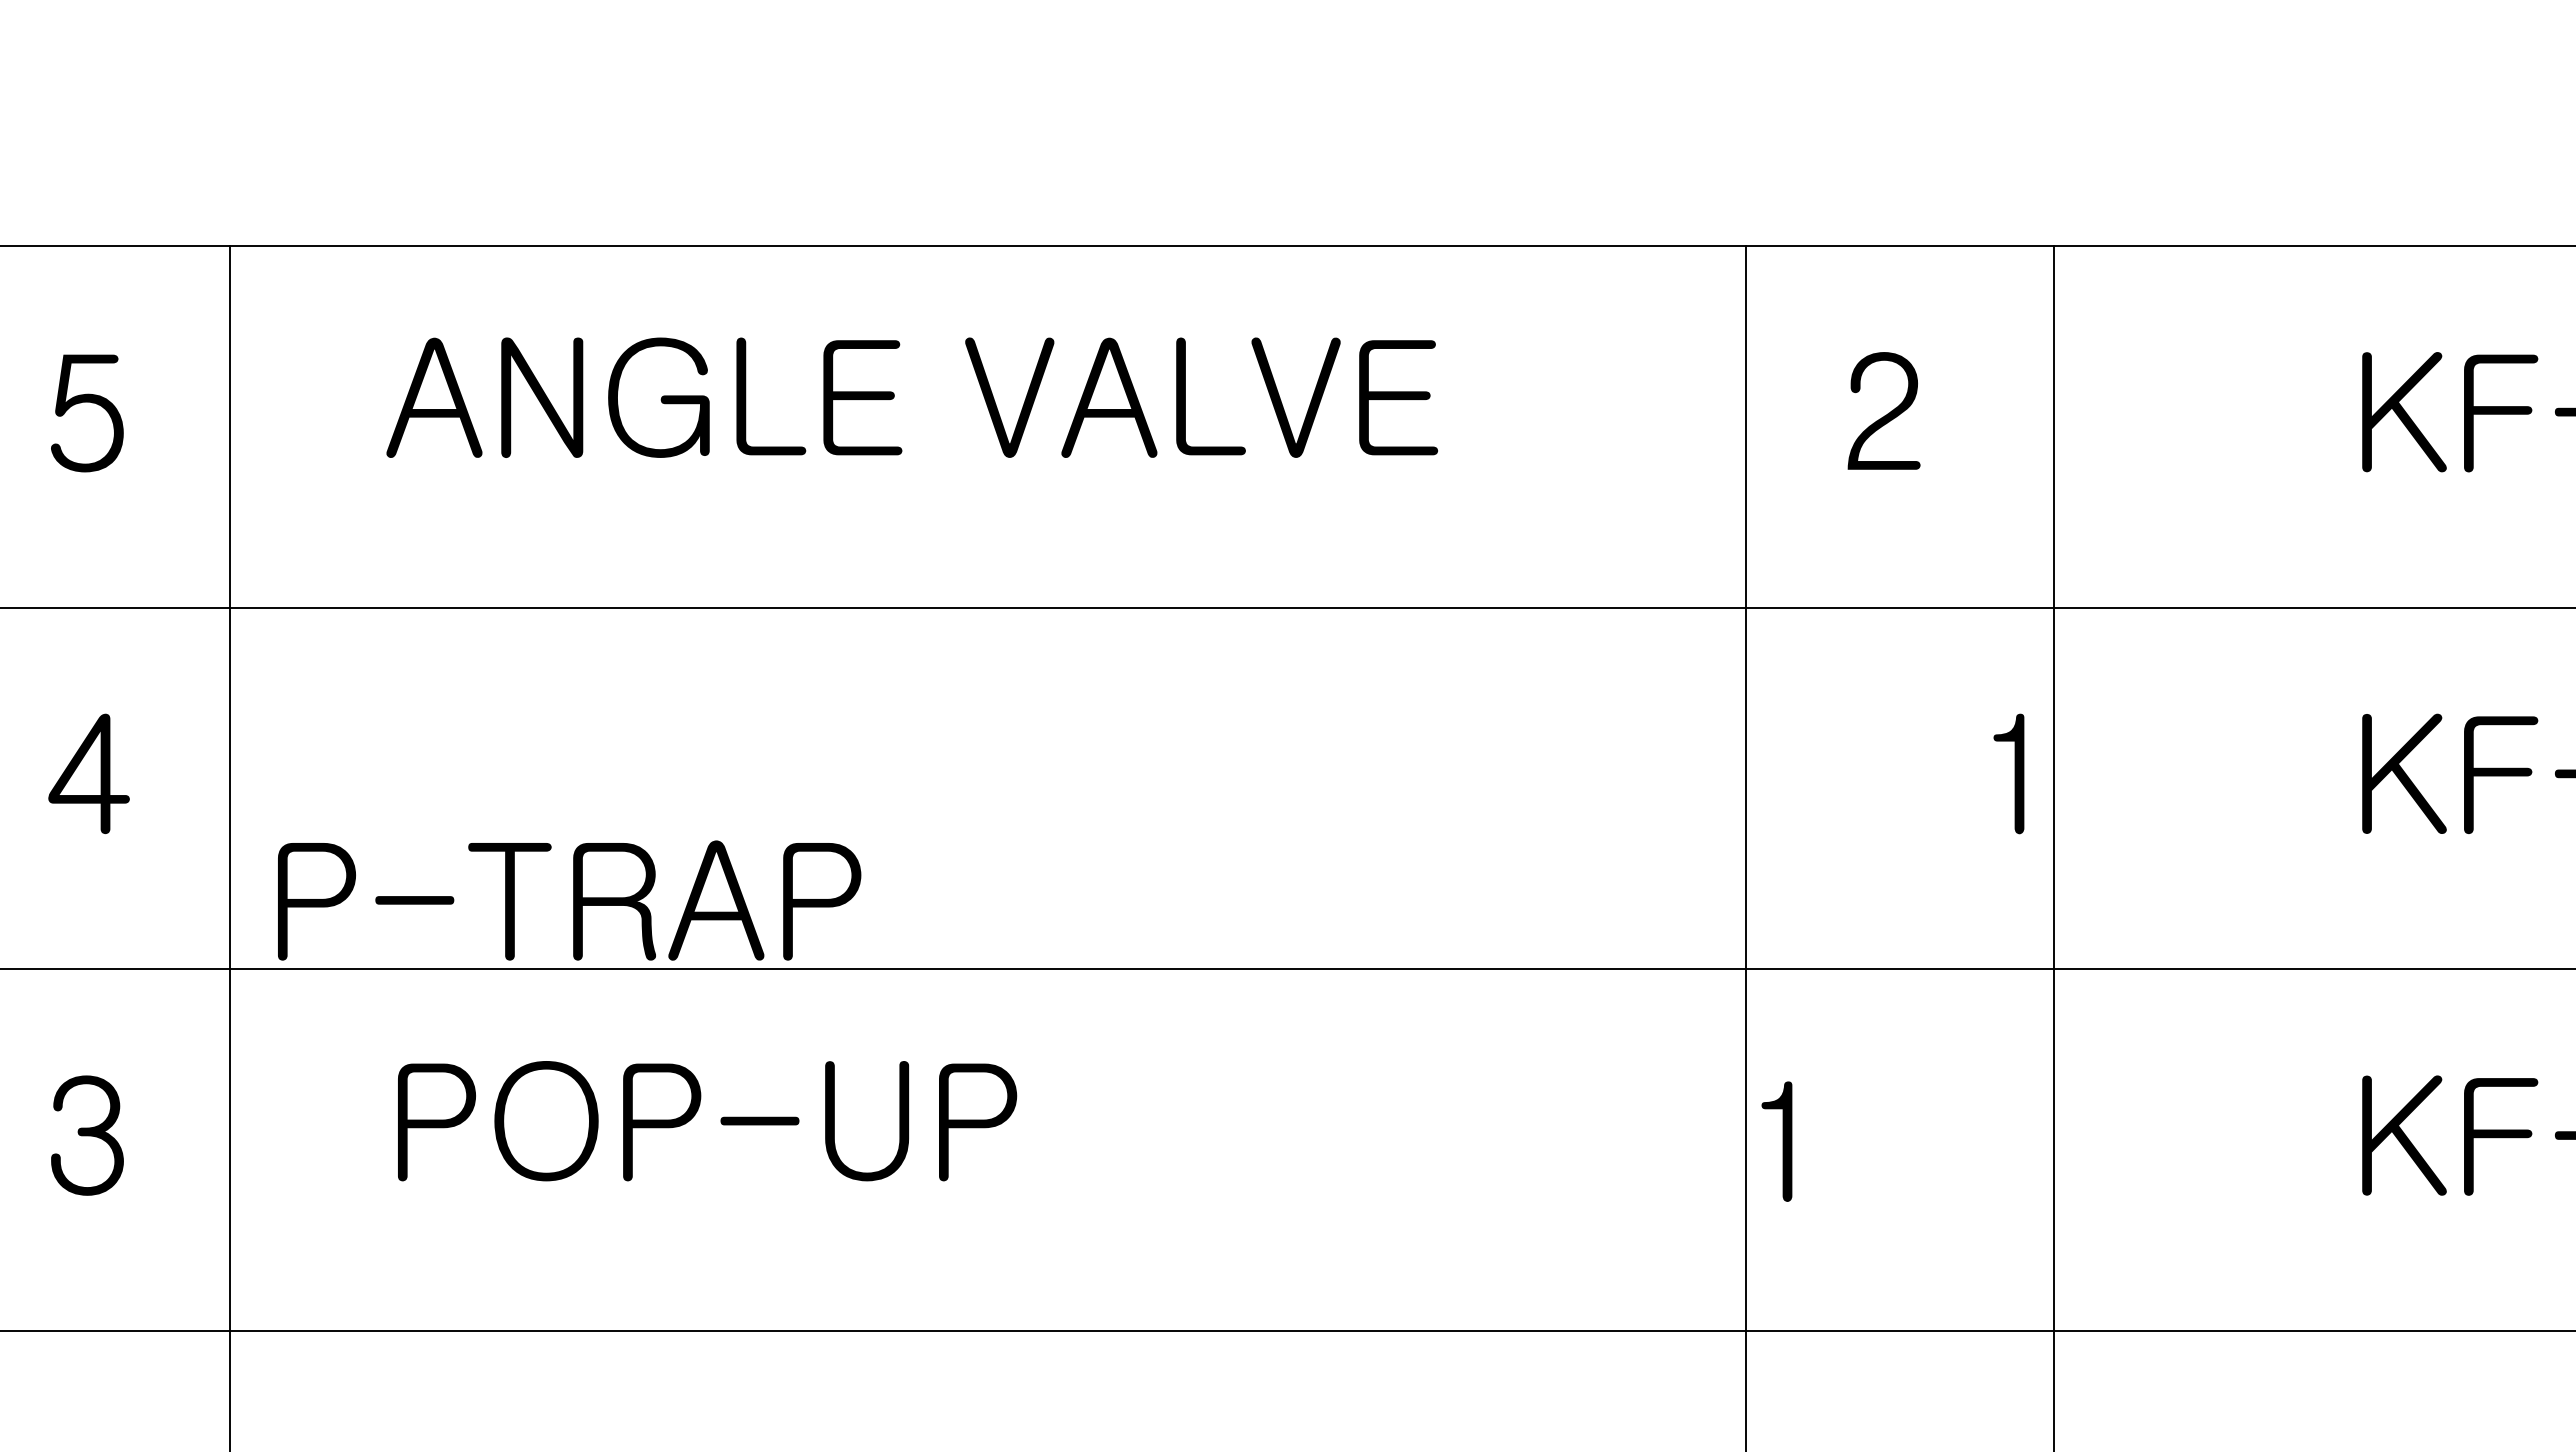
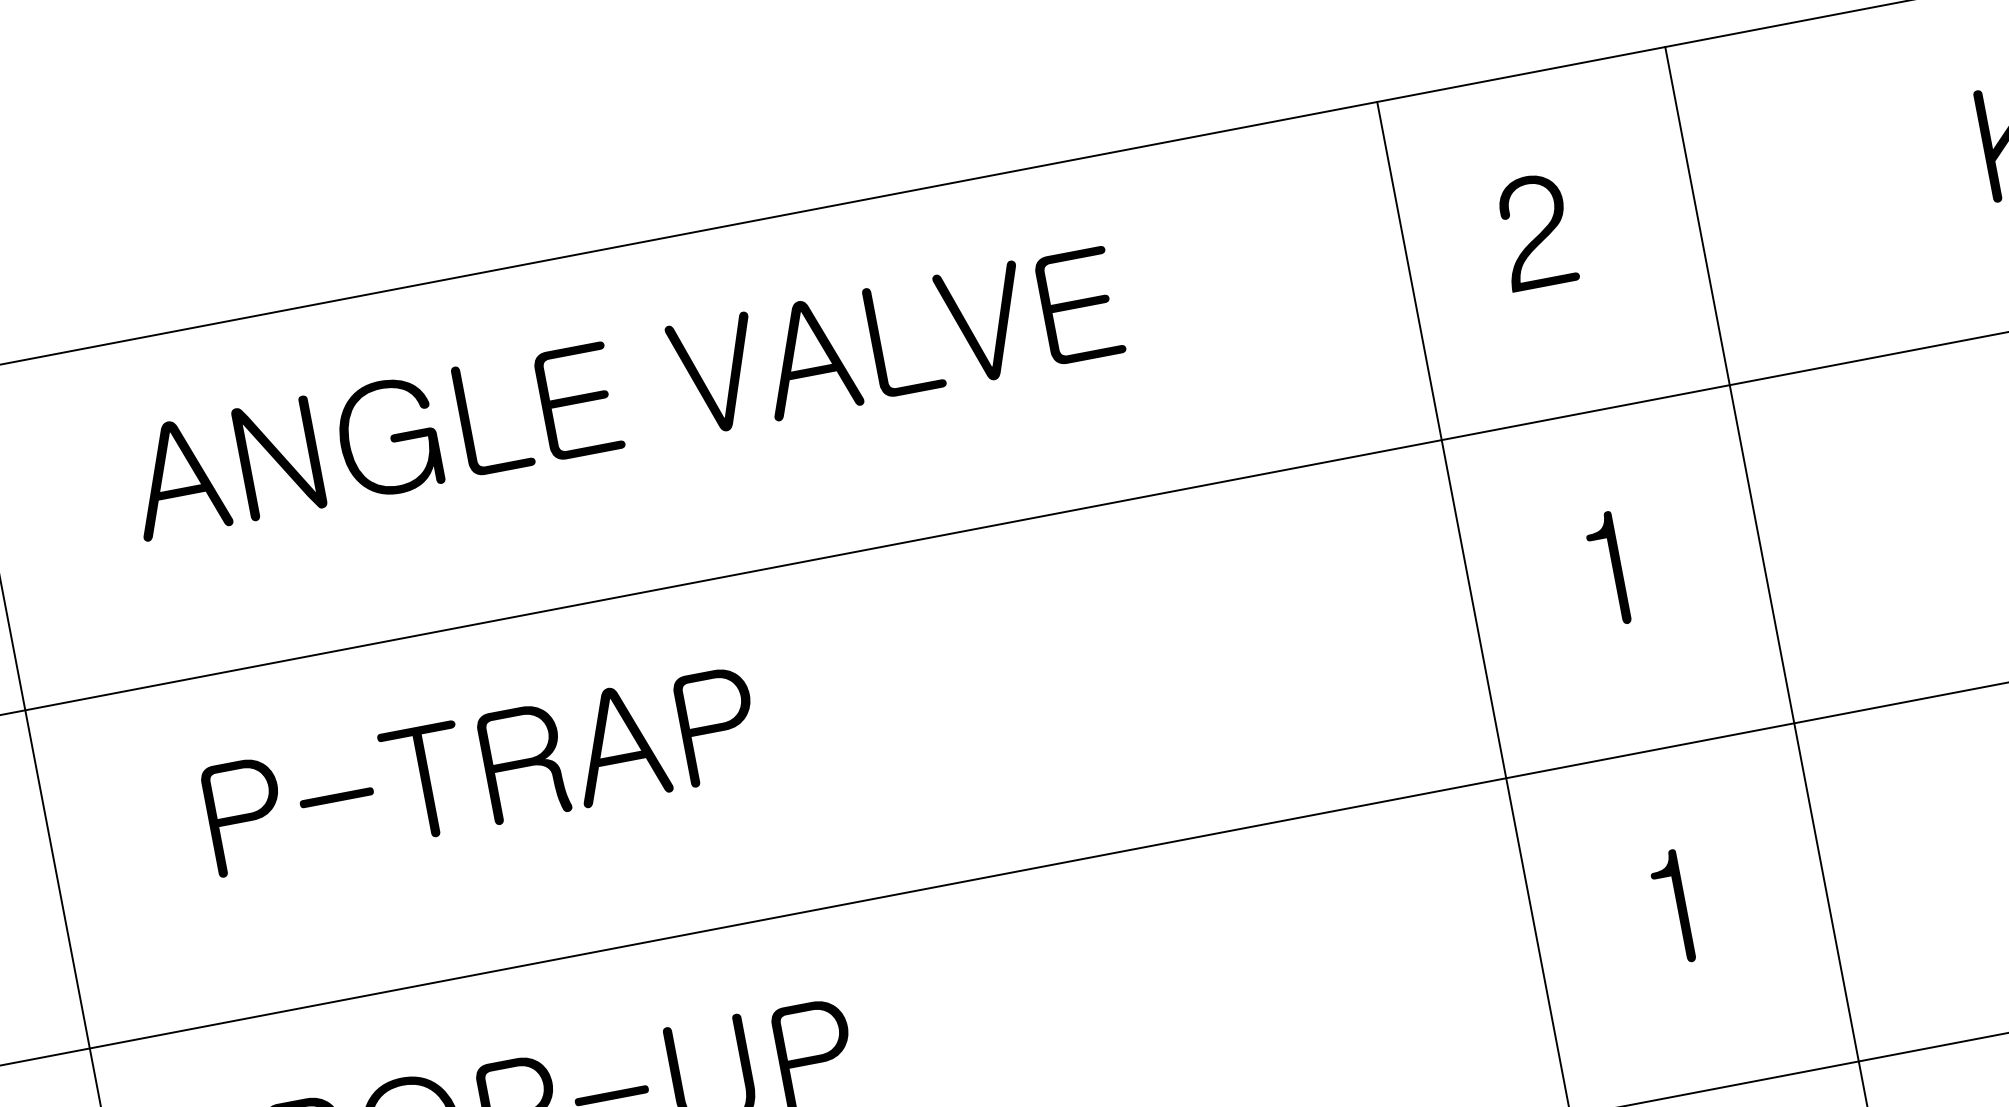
text: (2008, 773) -> (1606, 569), moved
text: (569, 900) -> (481, 770), moved
text: (1776, 1141) -> (1671, 907), moved

